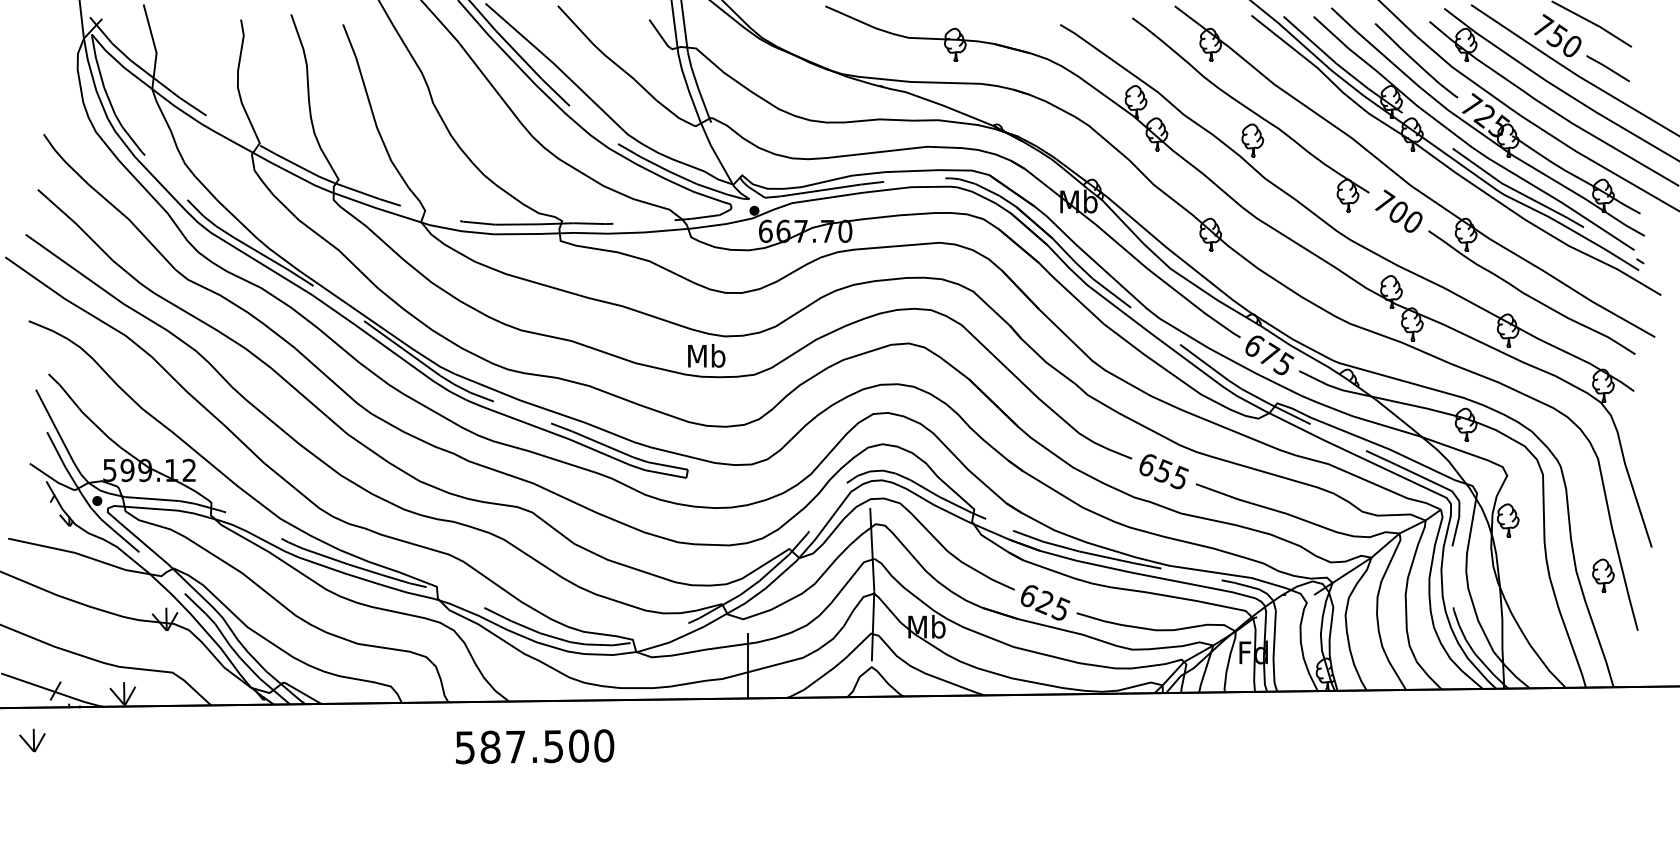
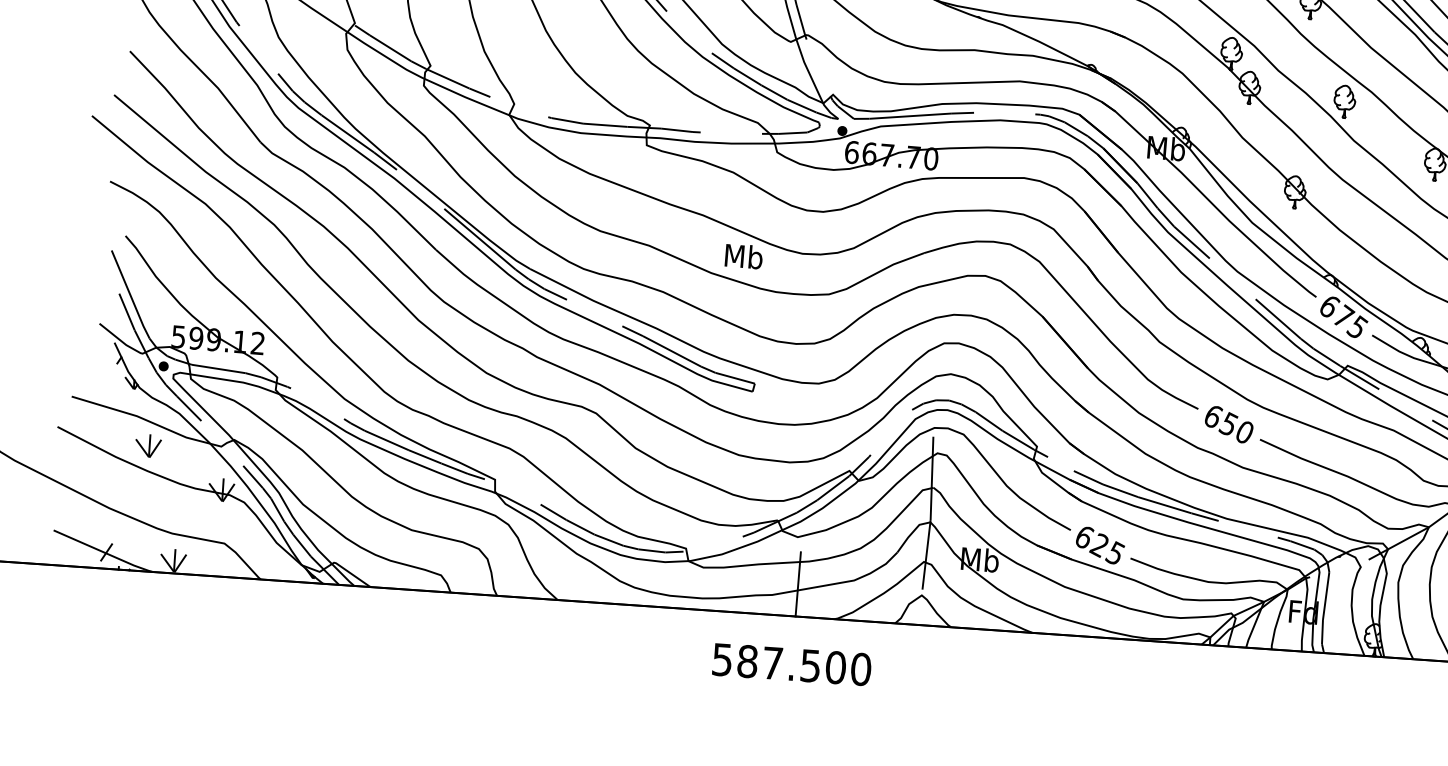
text: (706, 355) -> (743, 256), moved
text: (1179, 477) -> (1244, 431), 655 -> 650
part: (32, 740) -> (148, 445), moved
text: (535, 746) -> (792, 664), moved

